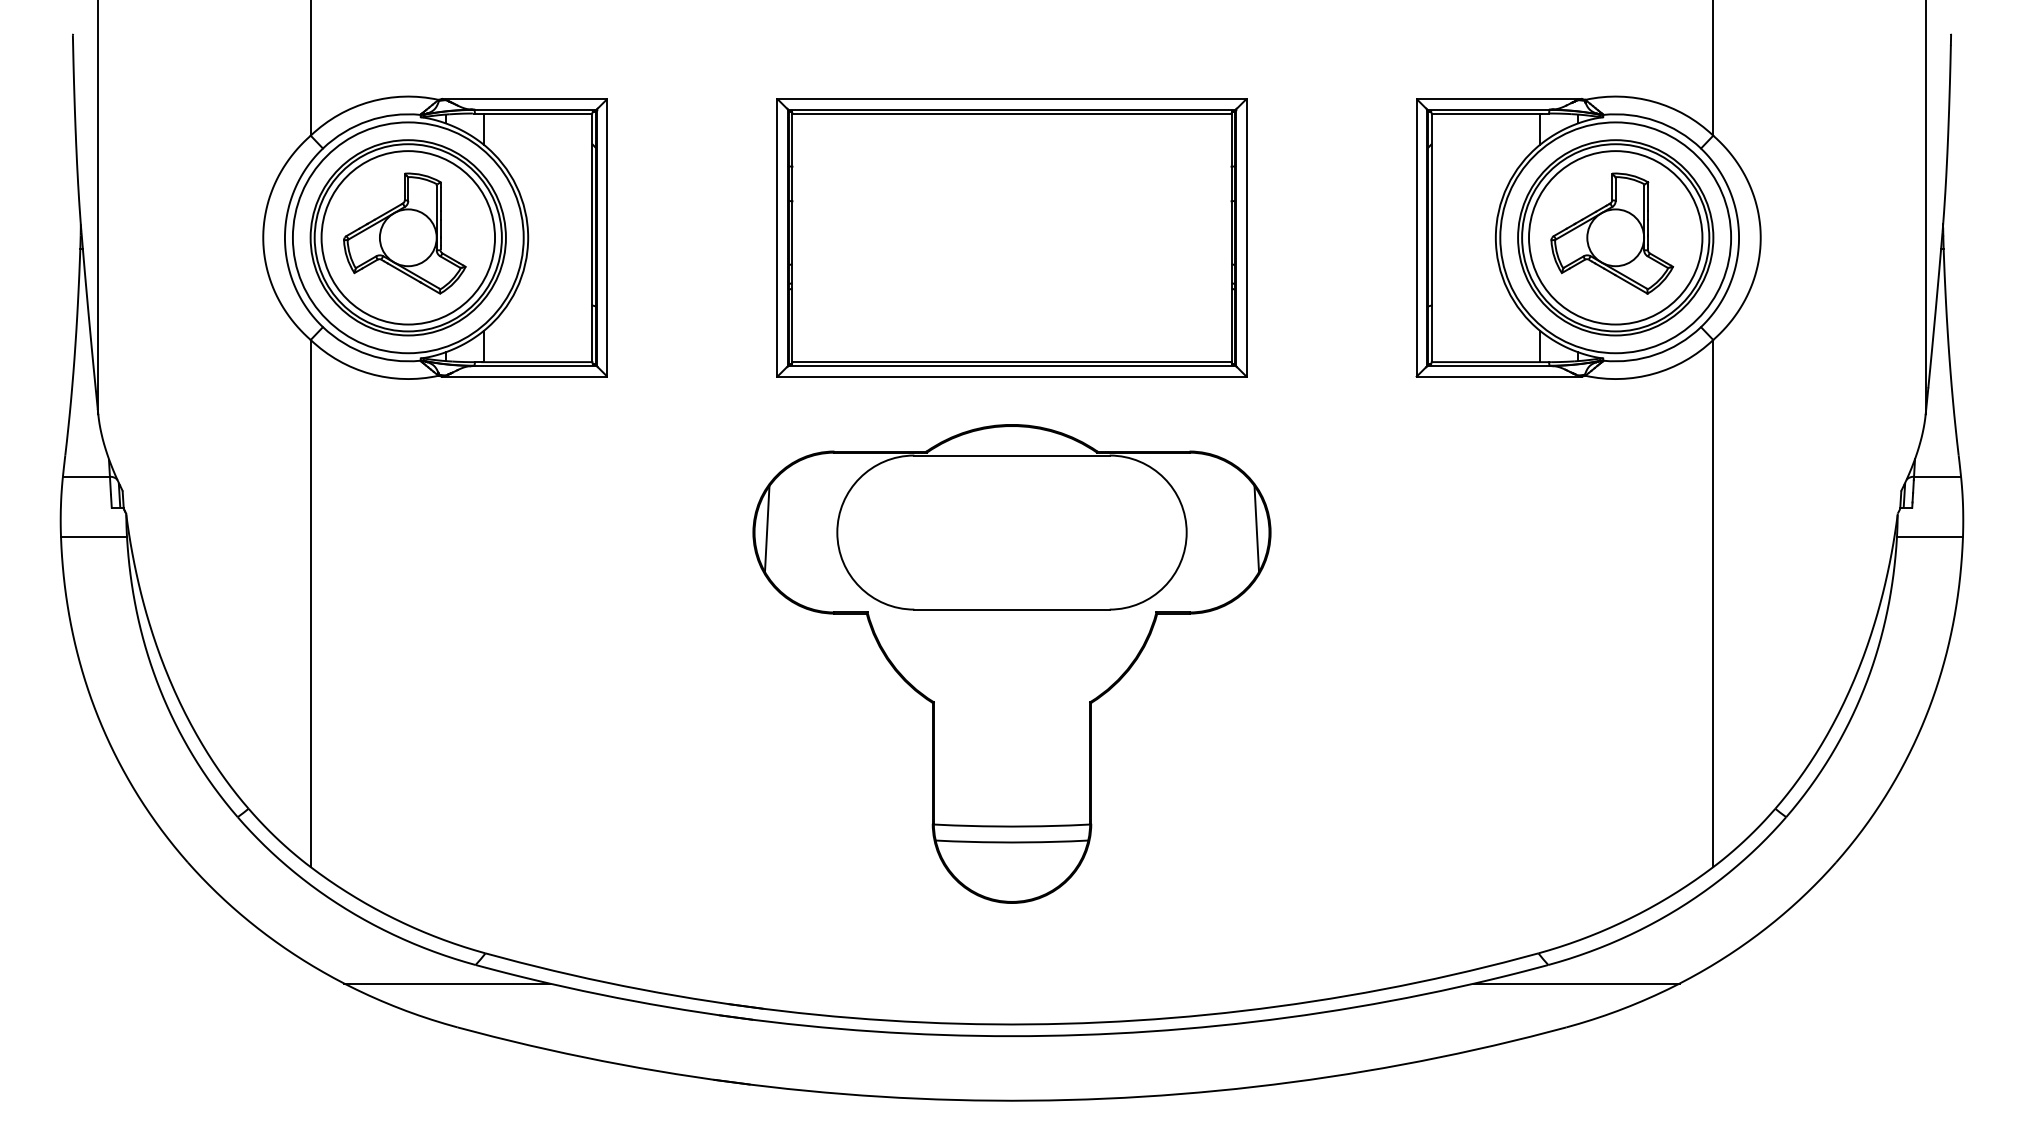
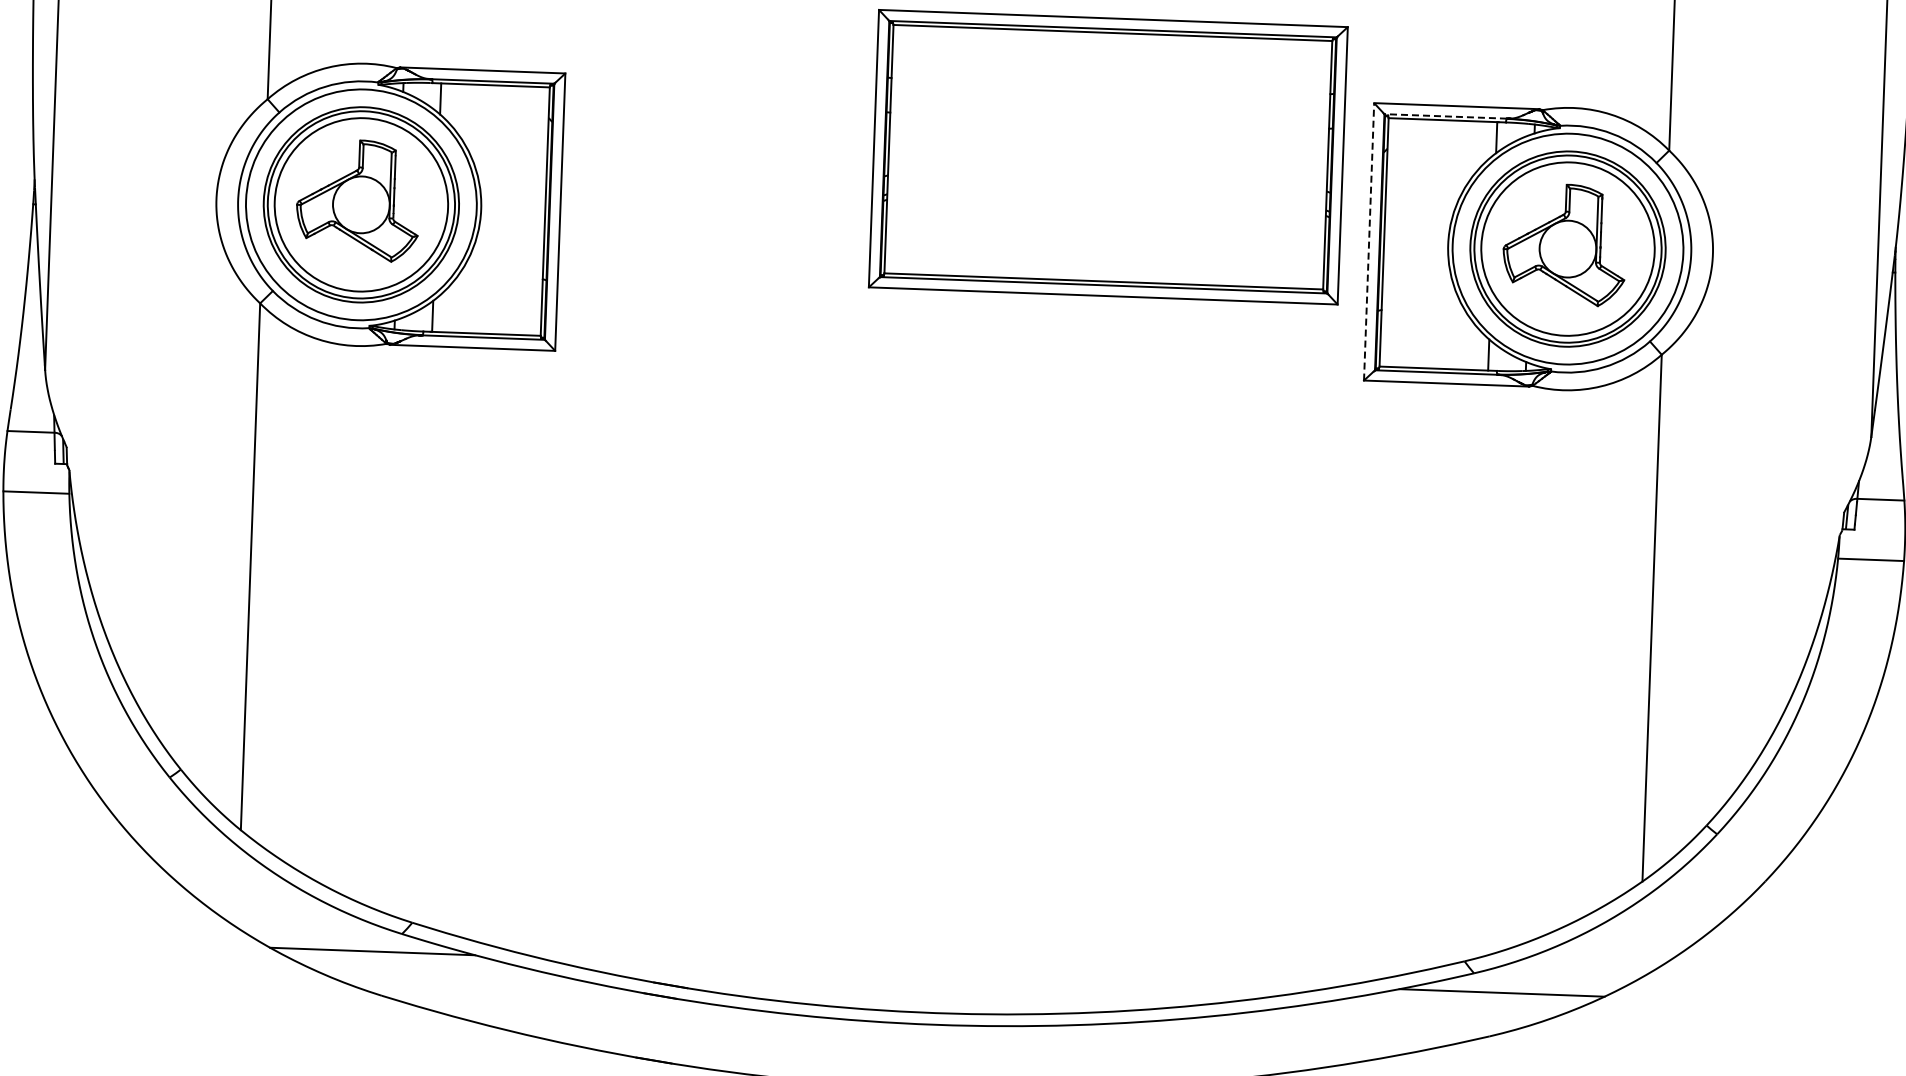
line: (1488, 109) -> (1445, 116), solid -> dashed
part: (1011, 237) -> (1107, 156), moved
line: (1416, 237) -> (1368, 241), solid -> dashed
part: (1011, 663) -> (948, 652), removed

